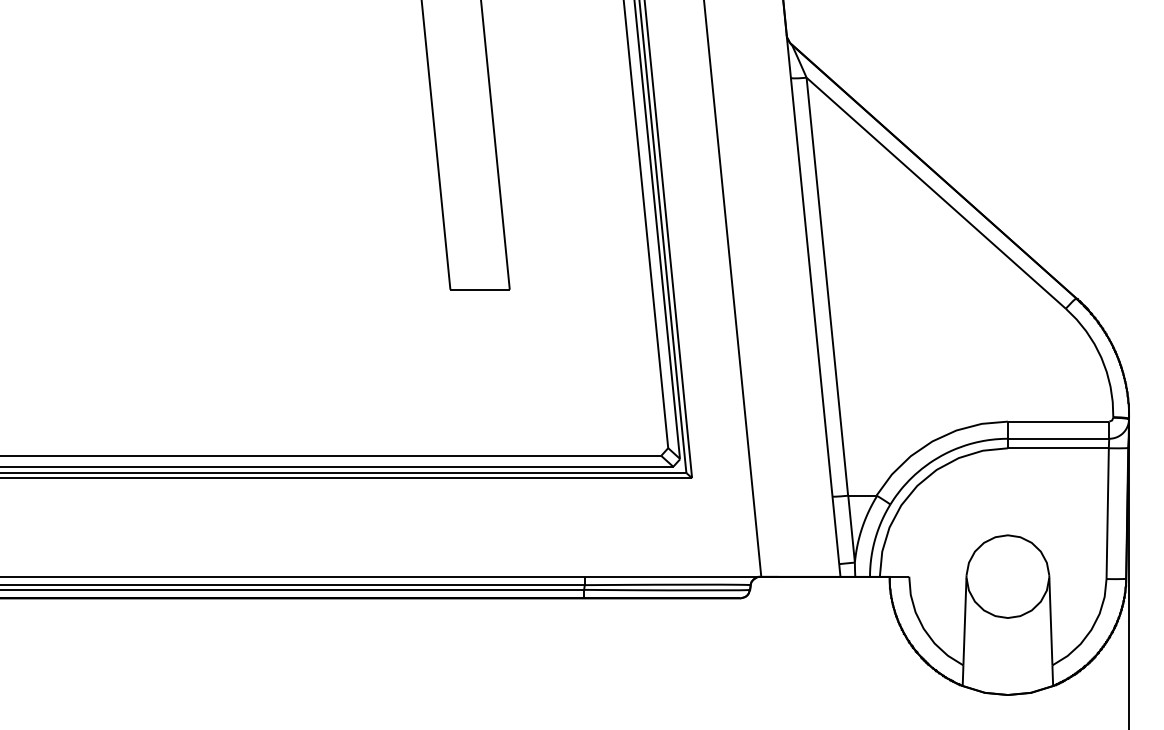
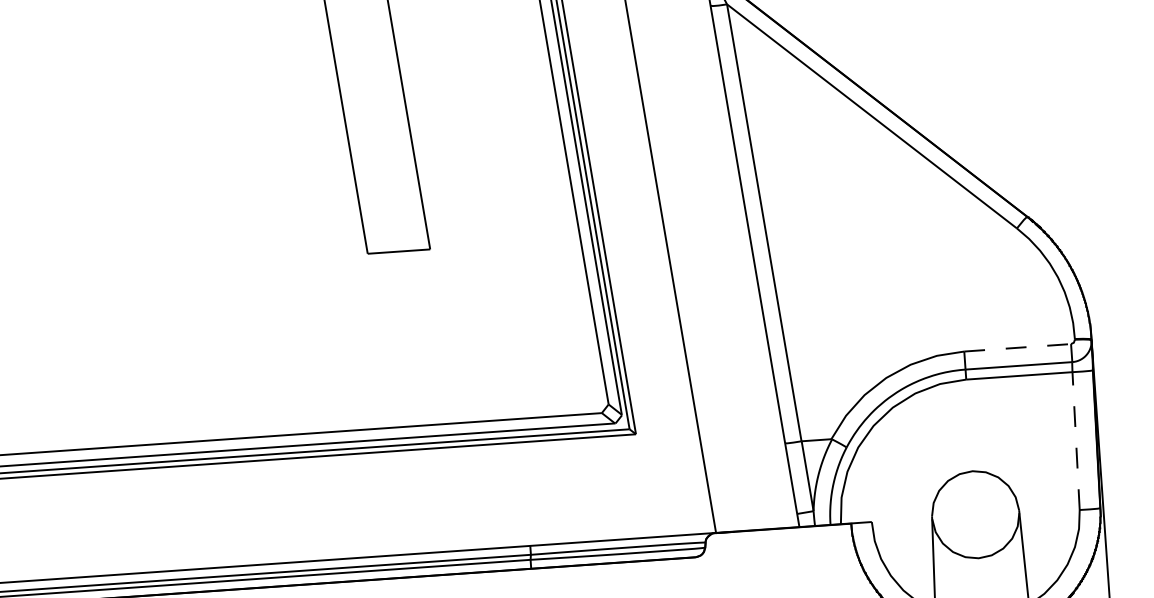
line: (1058, 421) -> (1017, 347), solid -> dashed
line: (1107, 513) -> (1075, 440), solid -> dashed

